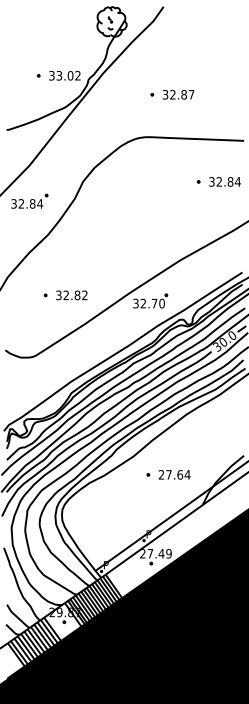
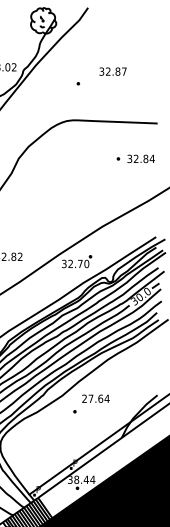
text: (178, 94) -> (113, 71), moved
text: (174, 474) -> (95, 398), moved
text: (156, 553) -> (81, 479), 27.49 -> 38.44

